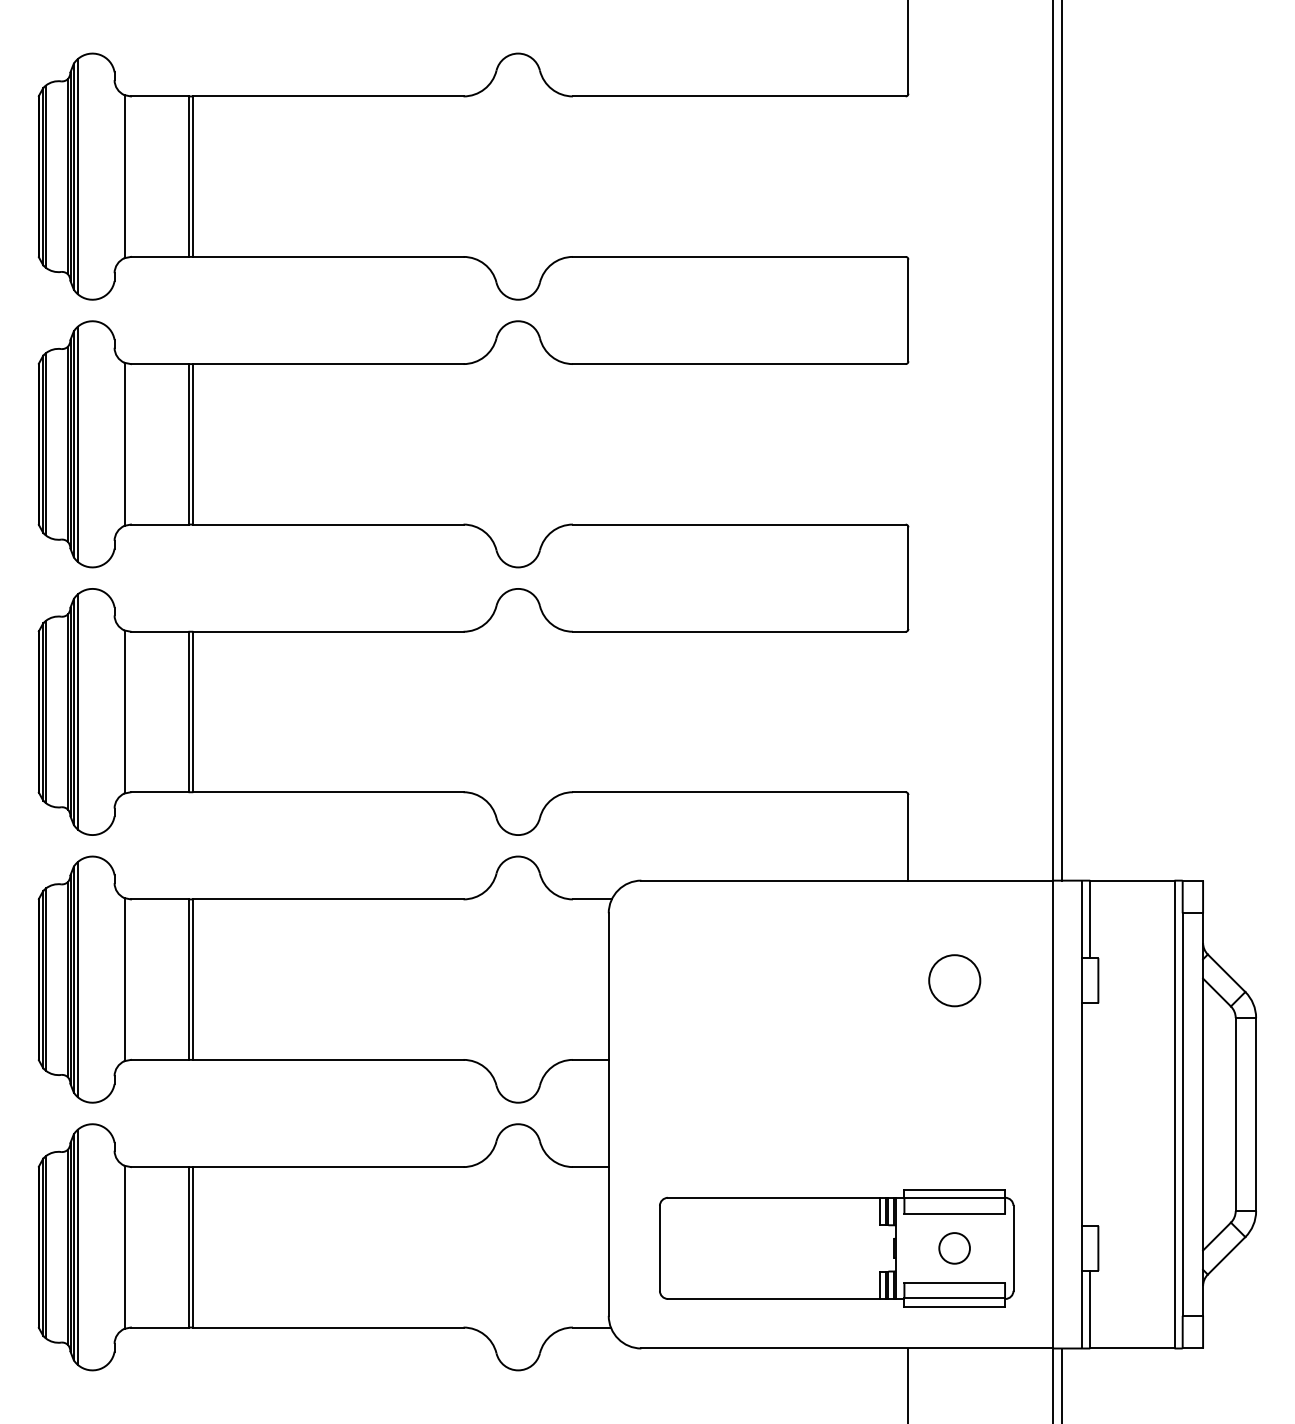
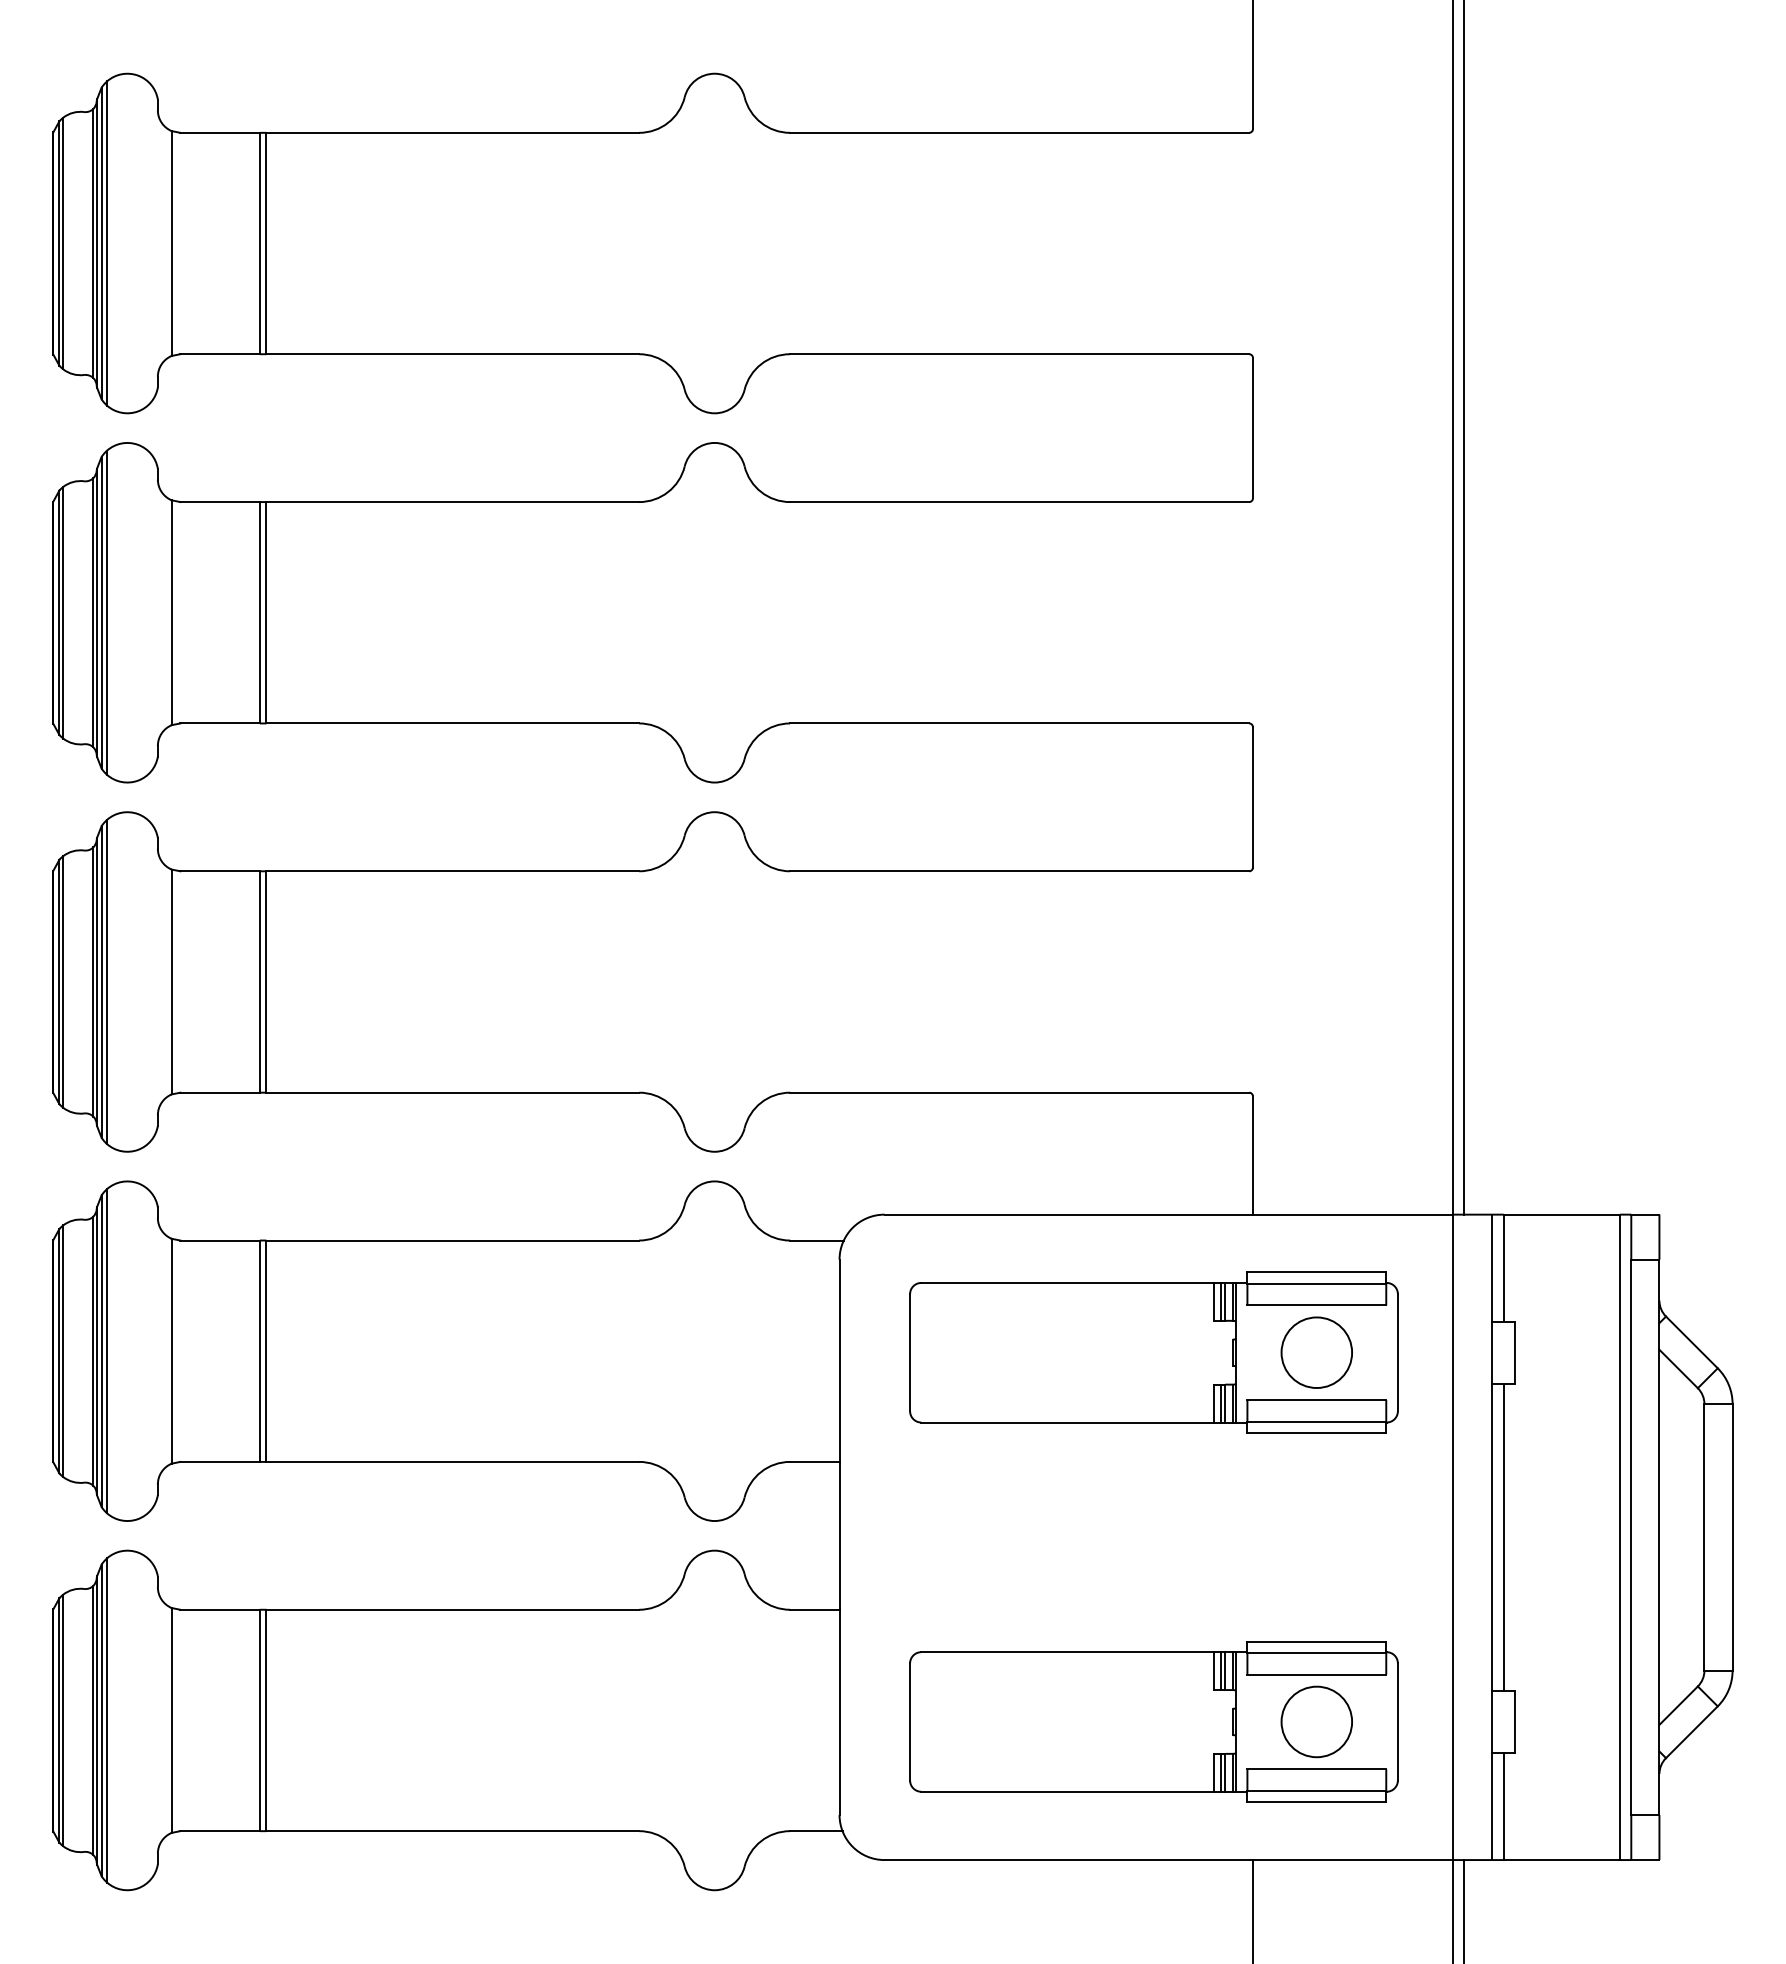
part: (836, 980) -> (1153, 1352), added
line: (1090, 1113) -> (1503, 1536), added
circle: (954, 1248) -> (1316, 1721), size x1.67

